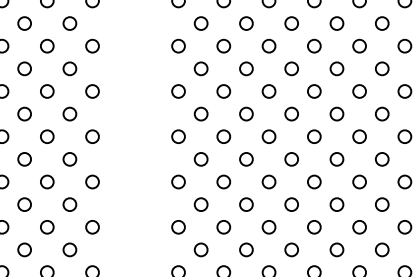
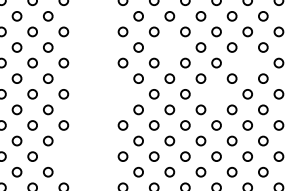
circle: (245, 68) -> (169, 47), removed
circle: (359, 90) -> (247, 62), removed
circle: (177, 137) -> (122, 94), removed
circle: (314, 137) -> (216, 94), removed
circle: (92, 227) -> (63, 156), removed

